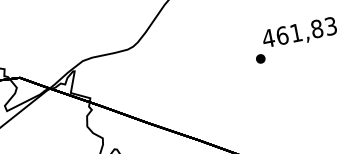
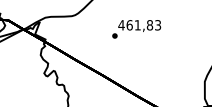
text: (295, 40) -> (136, 29), moved

